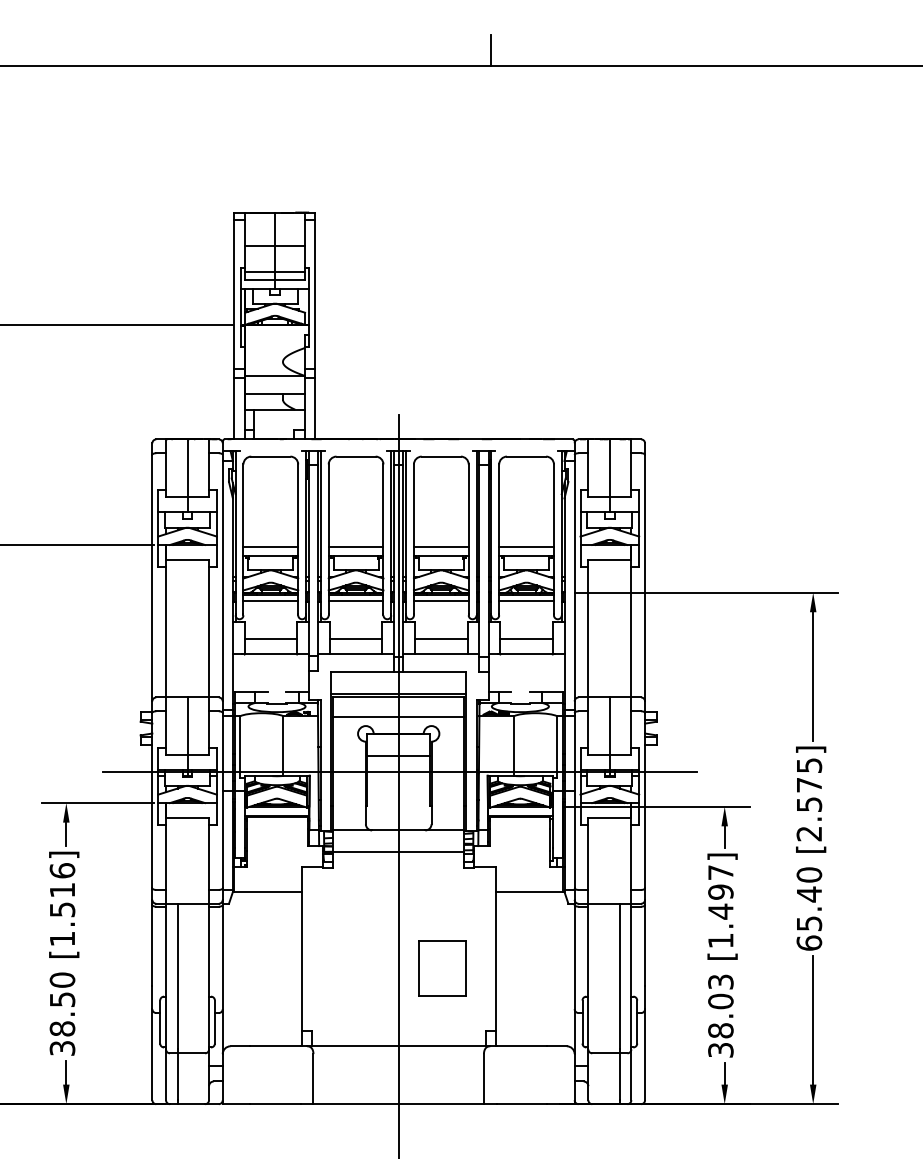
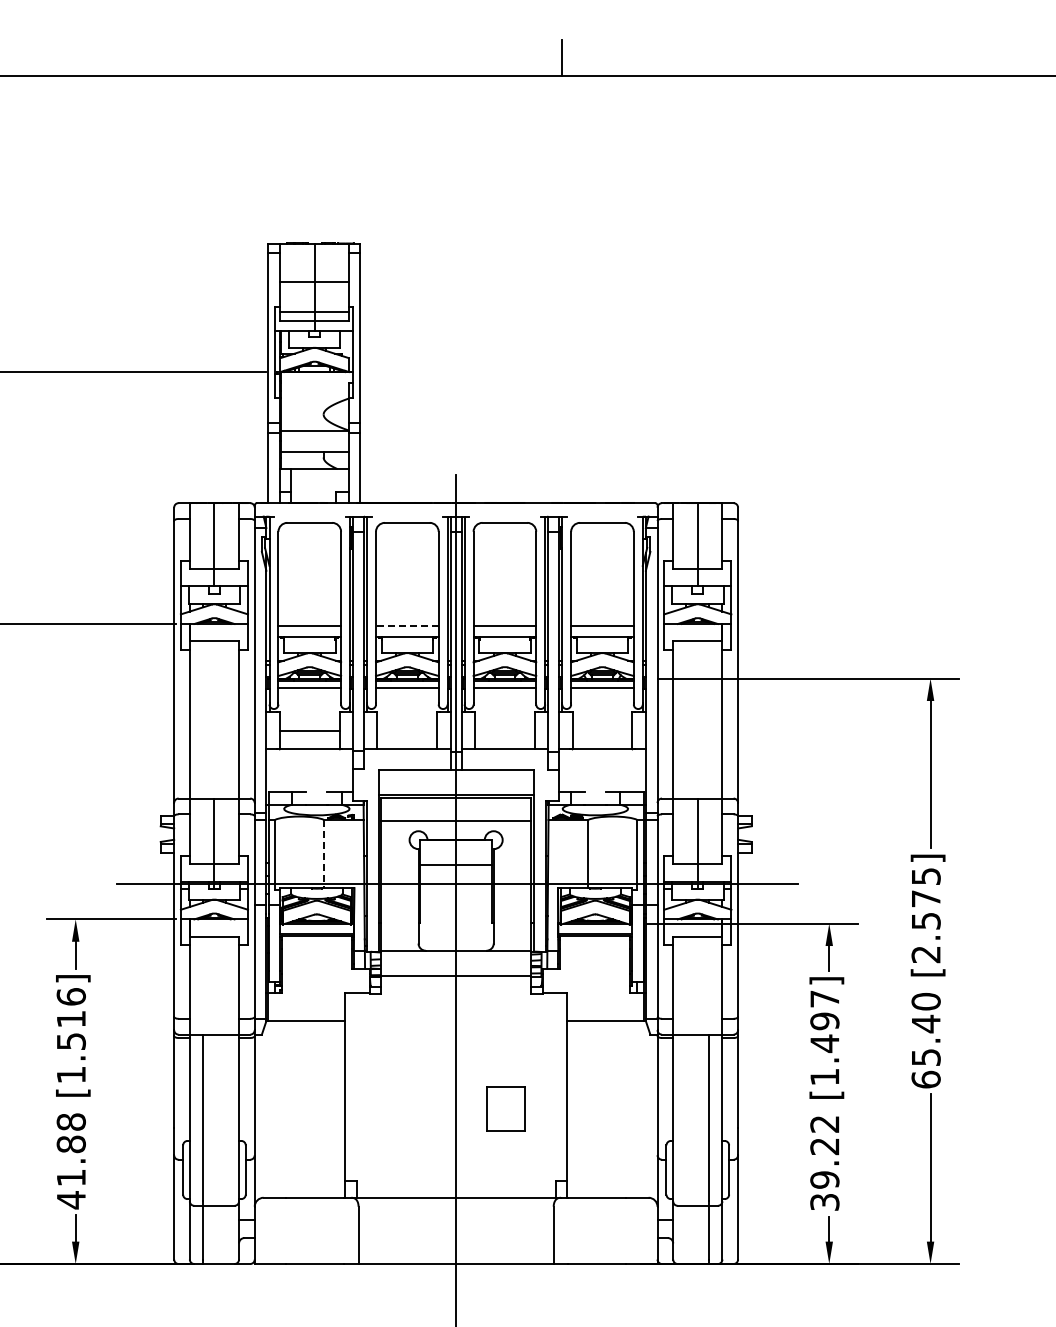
line: (355, 547) -> (406, 626), solid -> dashed
line: (356, 638) -> (407, 731), removed
line: (440, 638) -> (504, 731), removed
line: (526, 638) -> (602, 731), removed
line: (283, 746) -> (324, 854), solid -> dashed
part: (441, 968) -> (505, 1108), size x0.7
text: (720, 1006) -> (824, 1152), 38.03 -> 39.22
text: (61, 1014) -> (70, 1161), 38.50 -> 41.88

